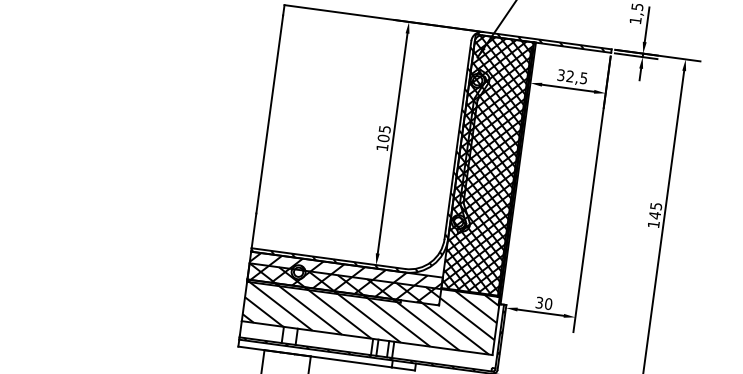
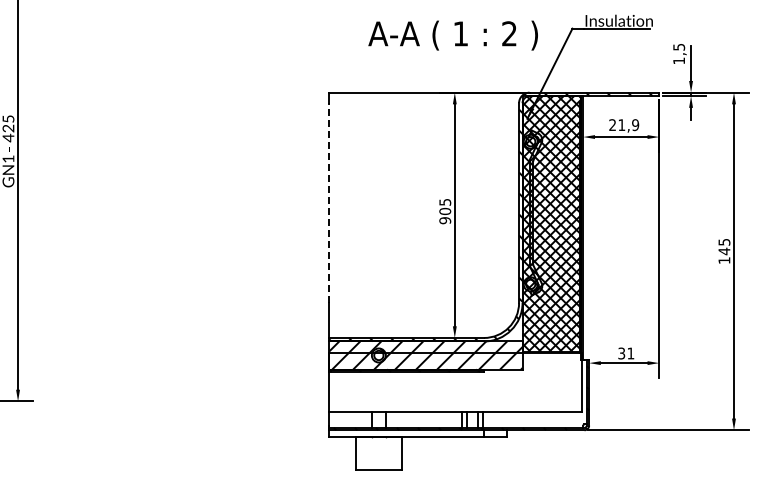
text: (572, 77) -> (624, 125), 32,5 -> 21,9
line: (270, 115) -> (329, 203), solid -> dashed
text: (382, 147) -> (445, 220), 105 -> 905
text: (548, 303) -> (630, 353), 30 -> 31
hatch: (370, 309) -> (455, 382), removed

